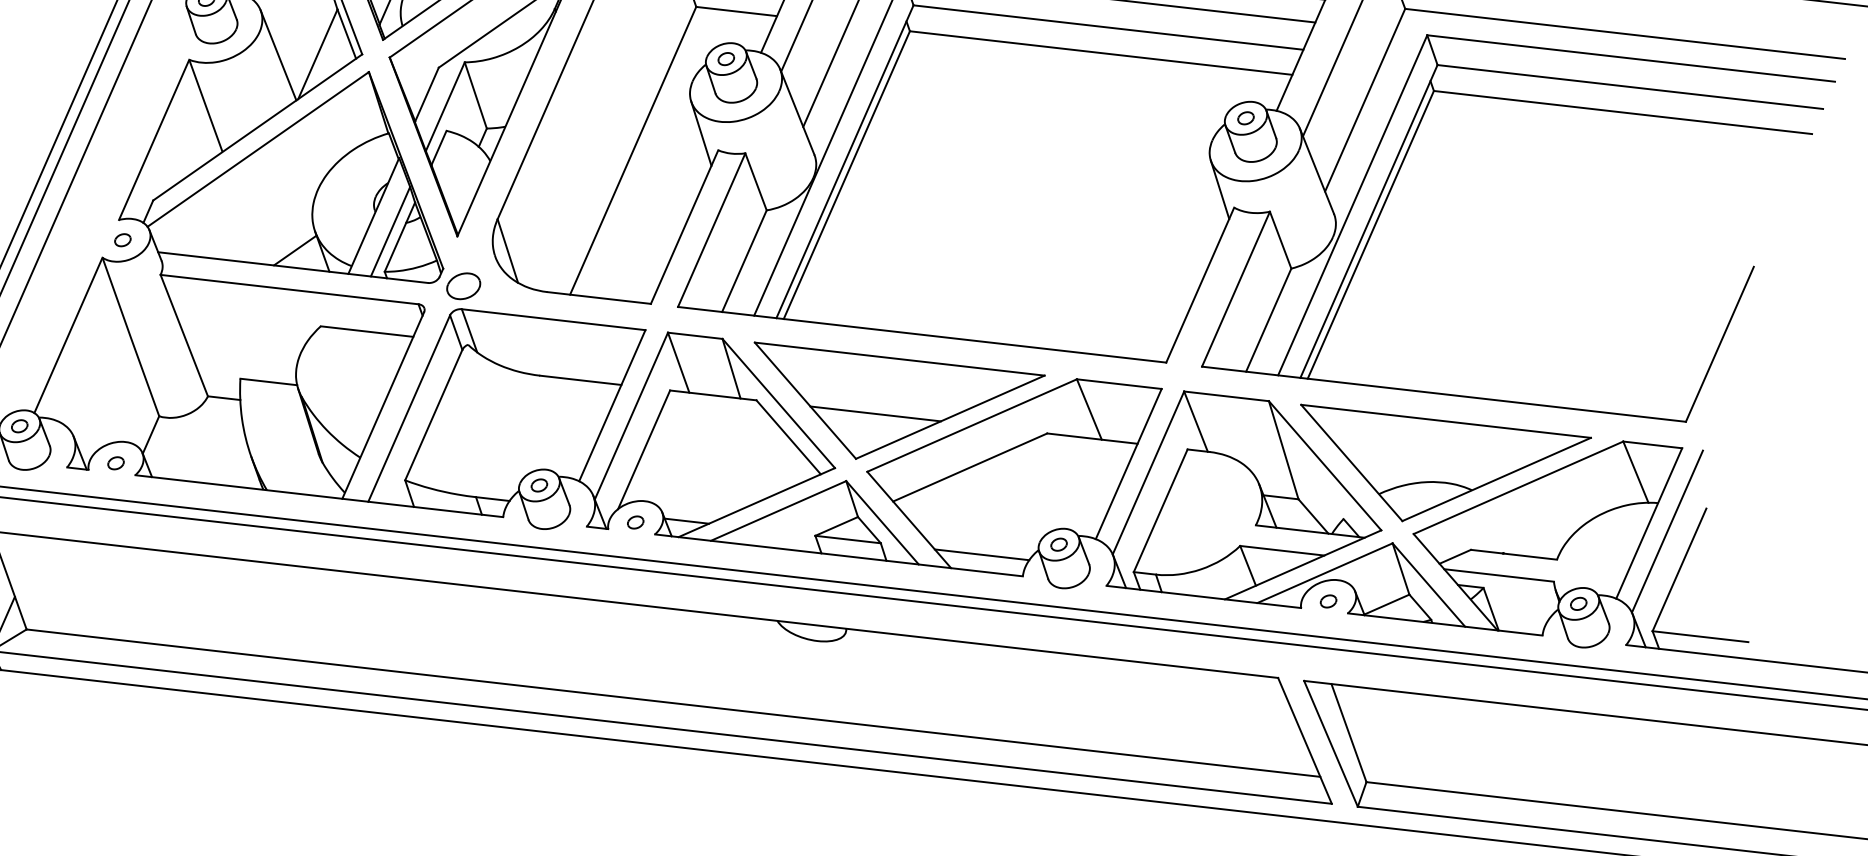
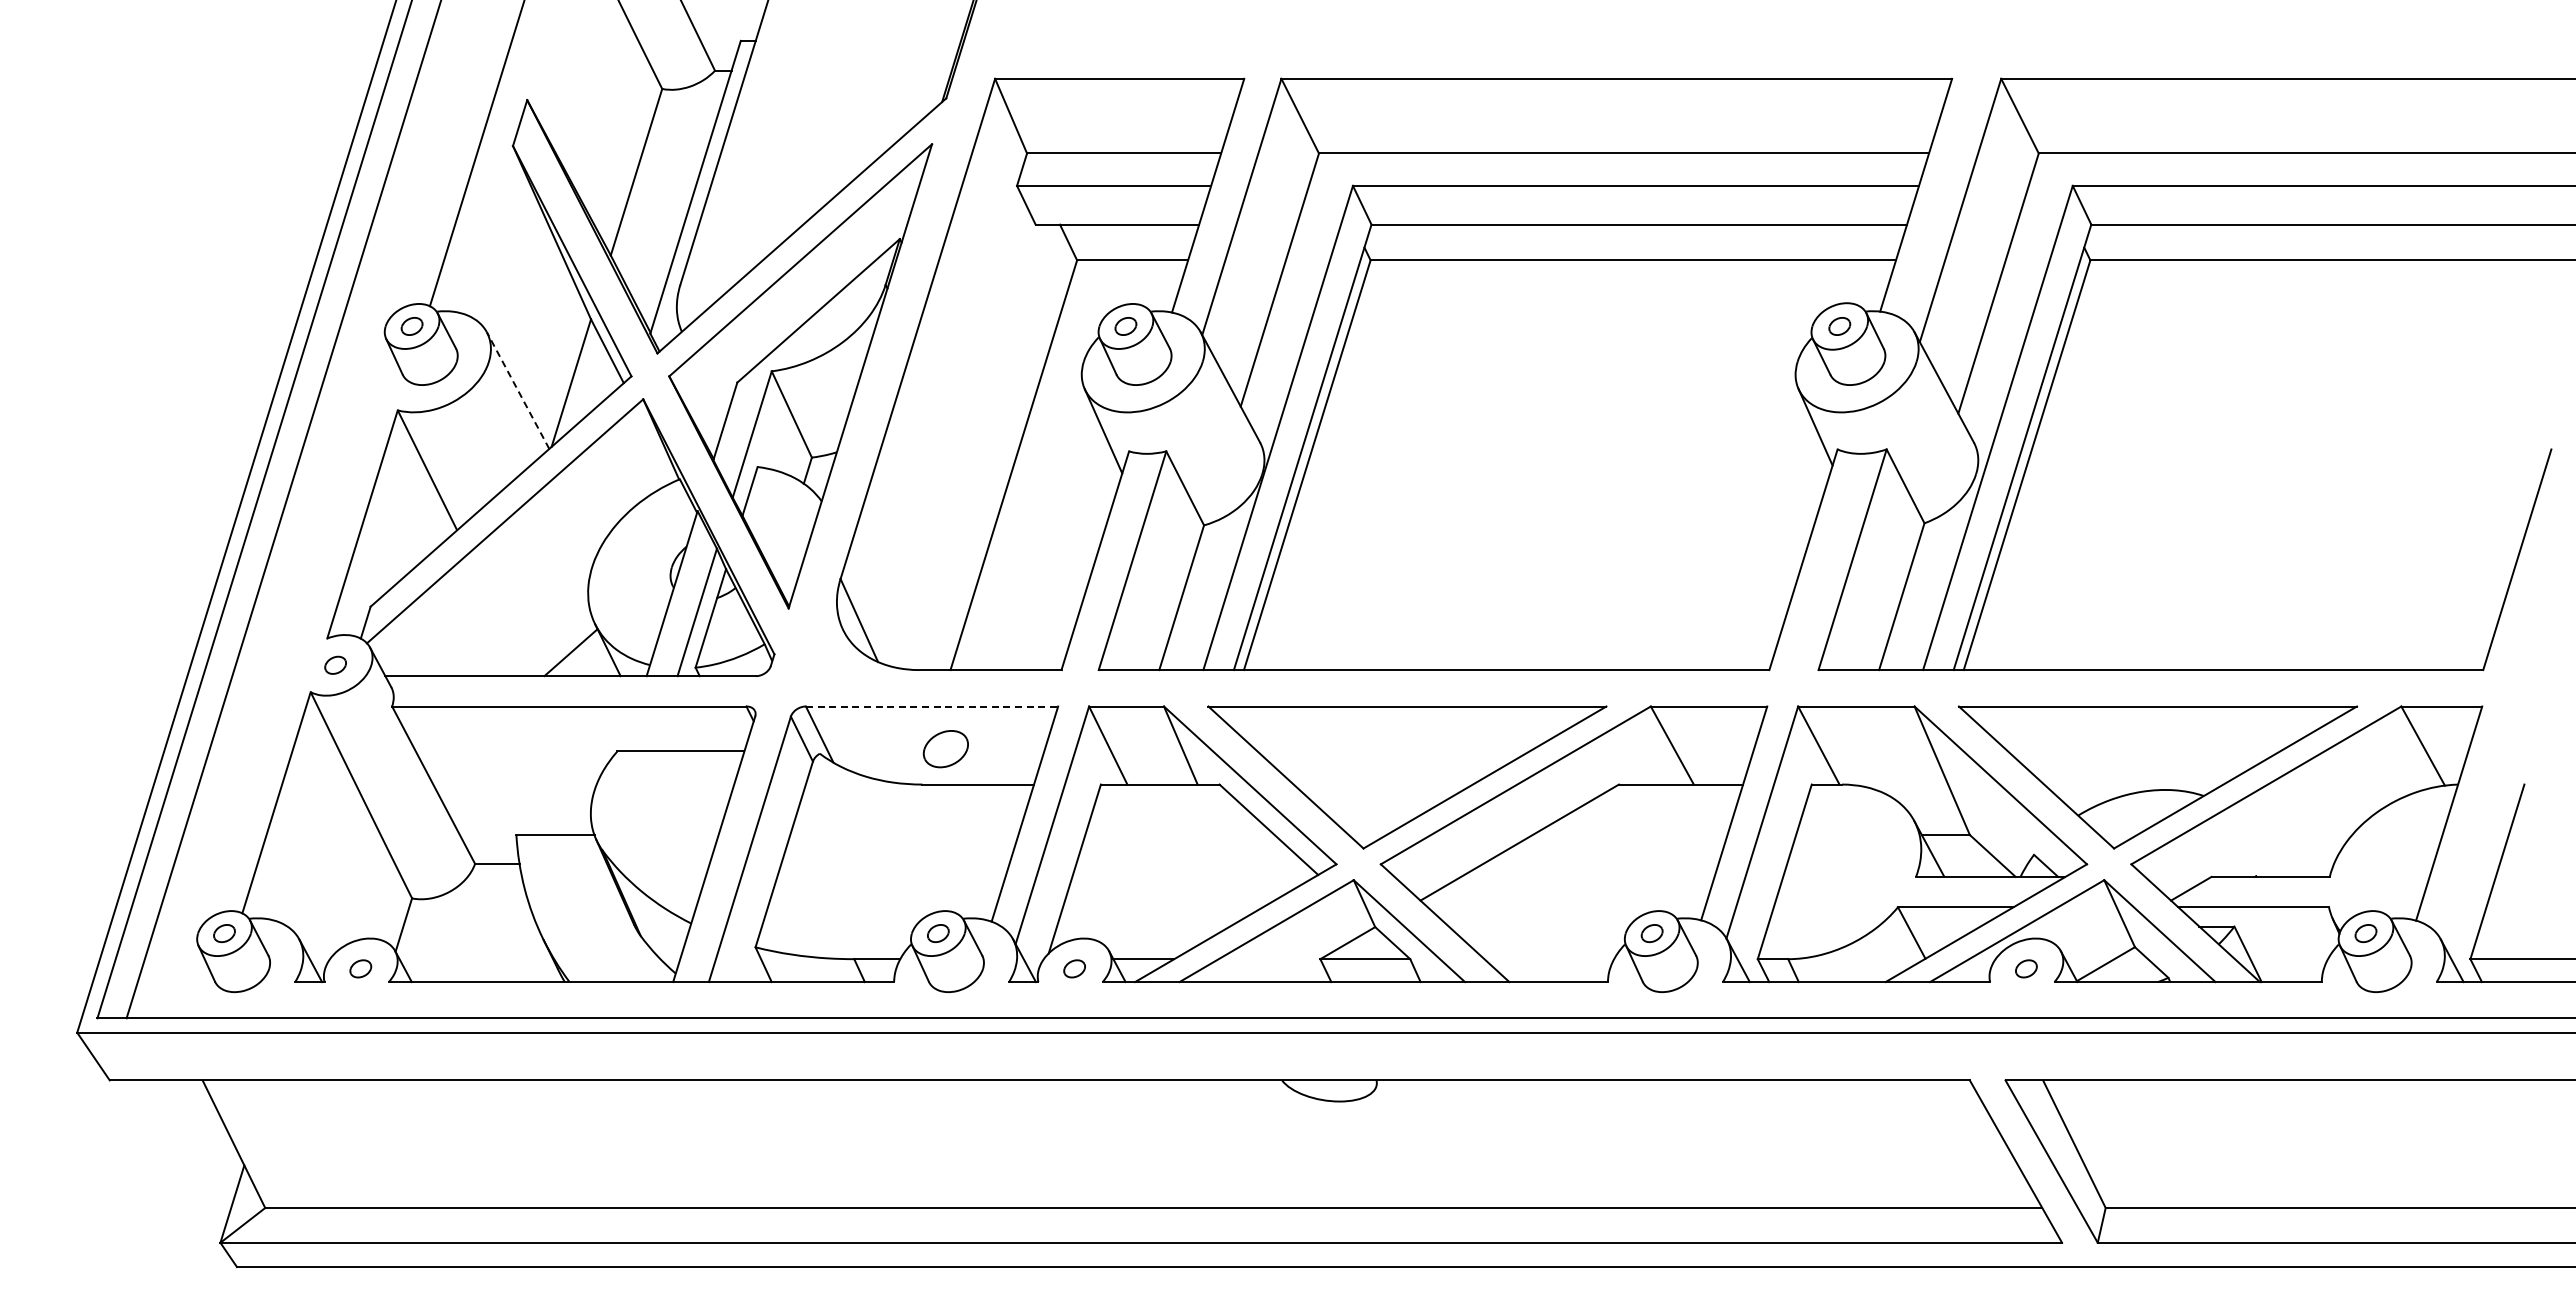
line: (278, 55) -> (517, 390), solid -> dashed
part: (463, 286) -> (945, 749), moved
line: (553, 319) -> (932, 706), solid -> dashed
line: (875, 413) -> (1382, 784), removed
line: (1667, 531) -> (2474, 821), removed
line: (982, 555) -> (1549, 959), removed

